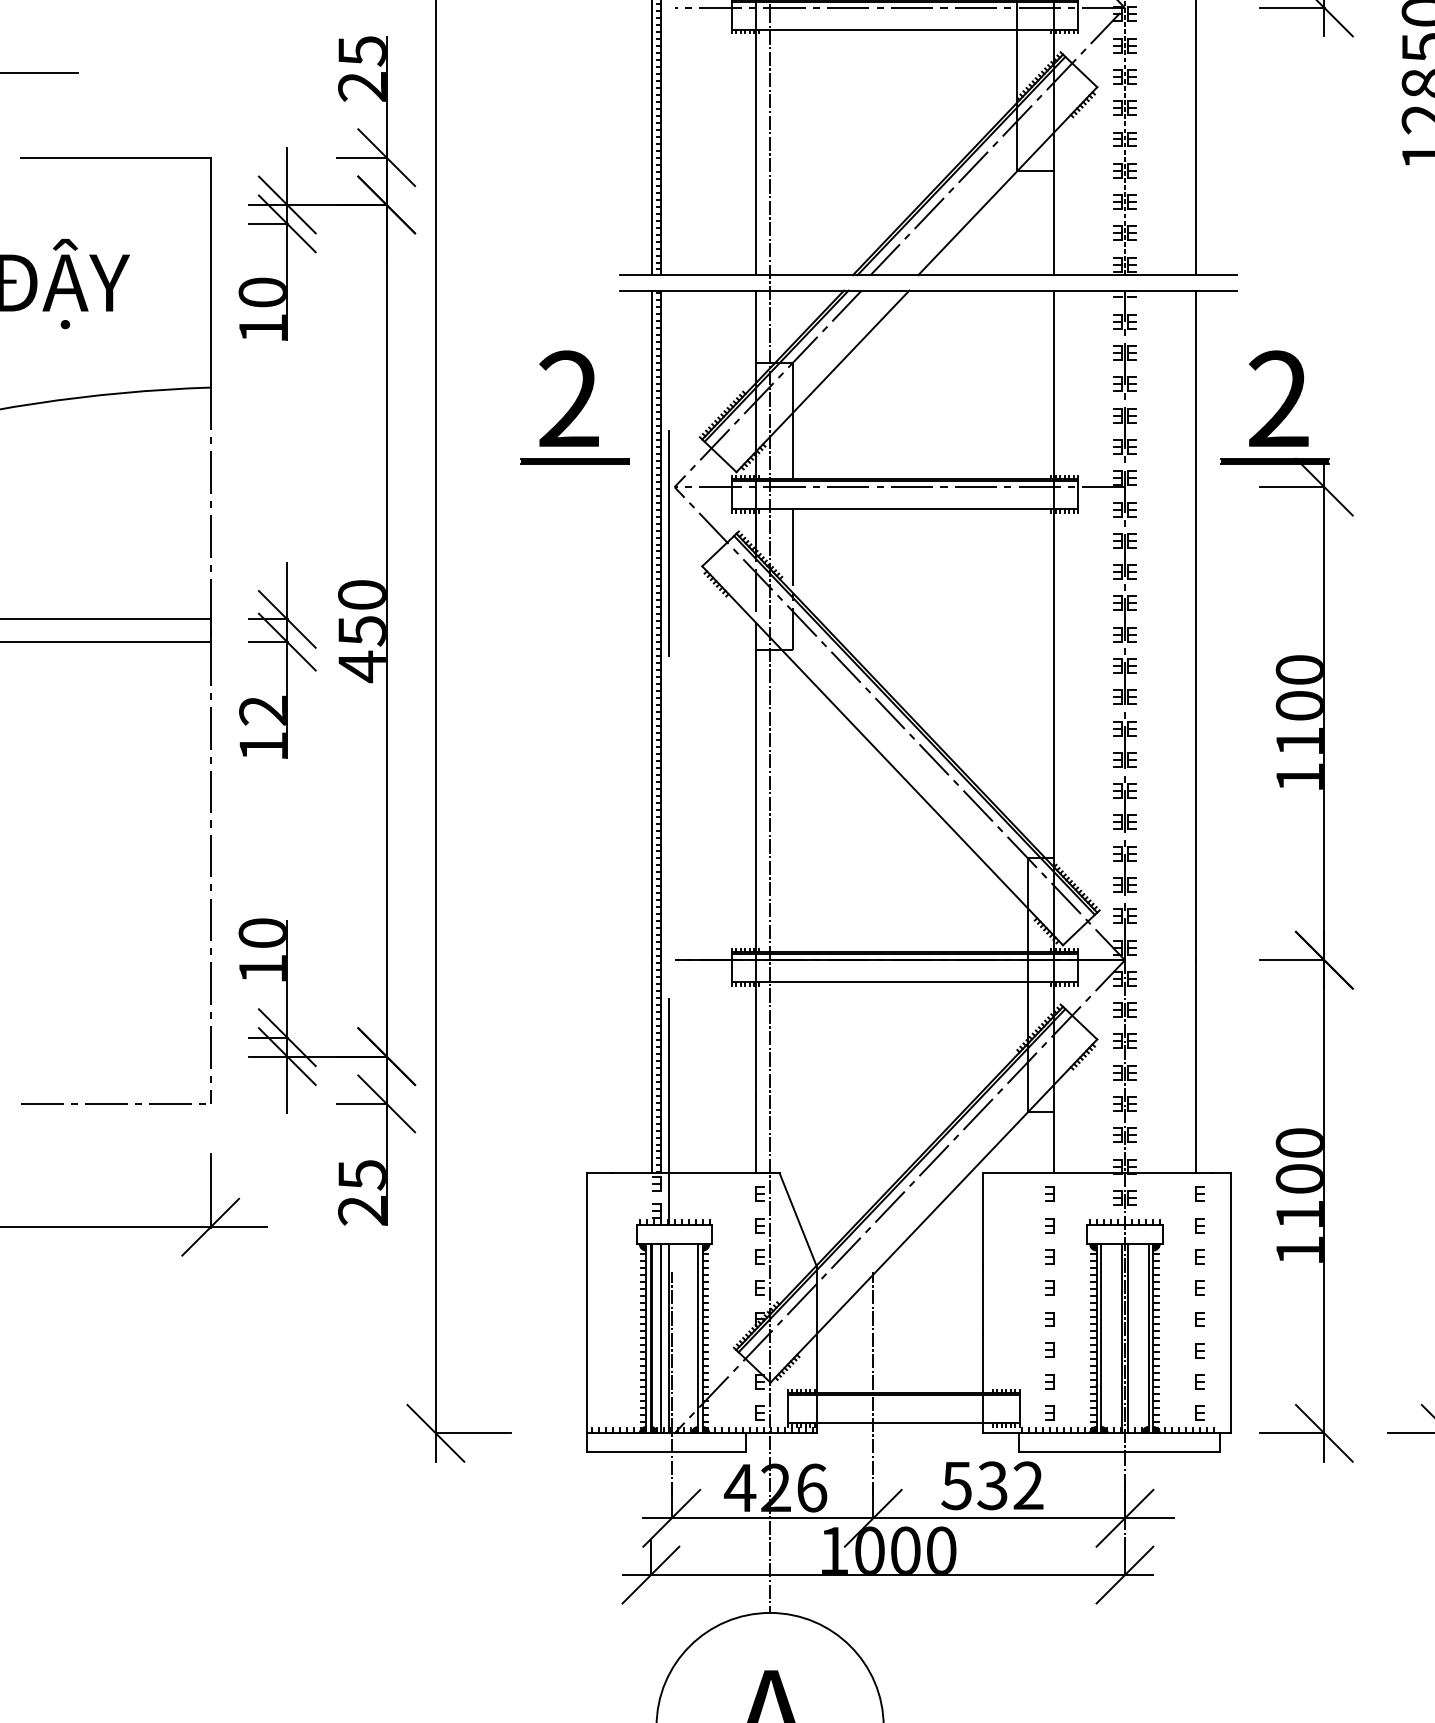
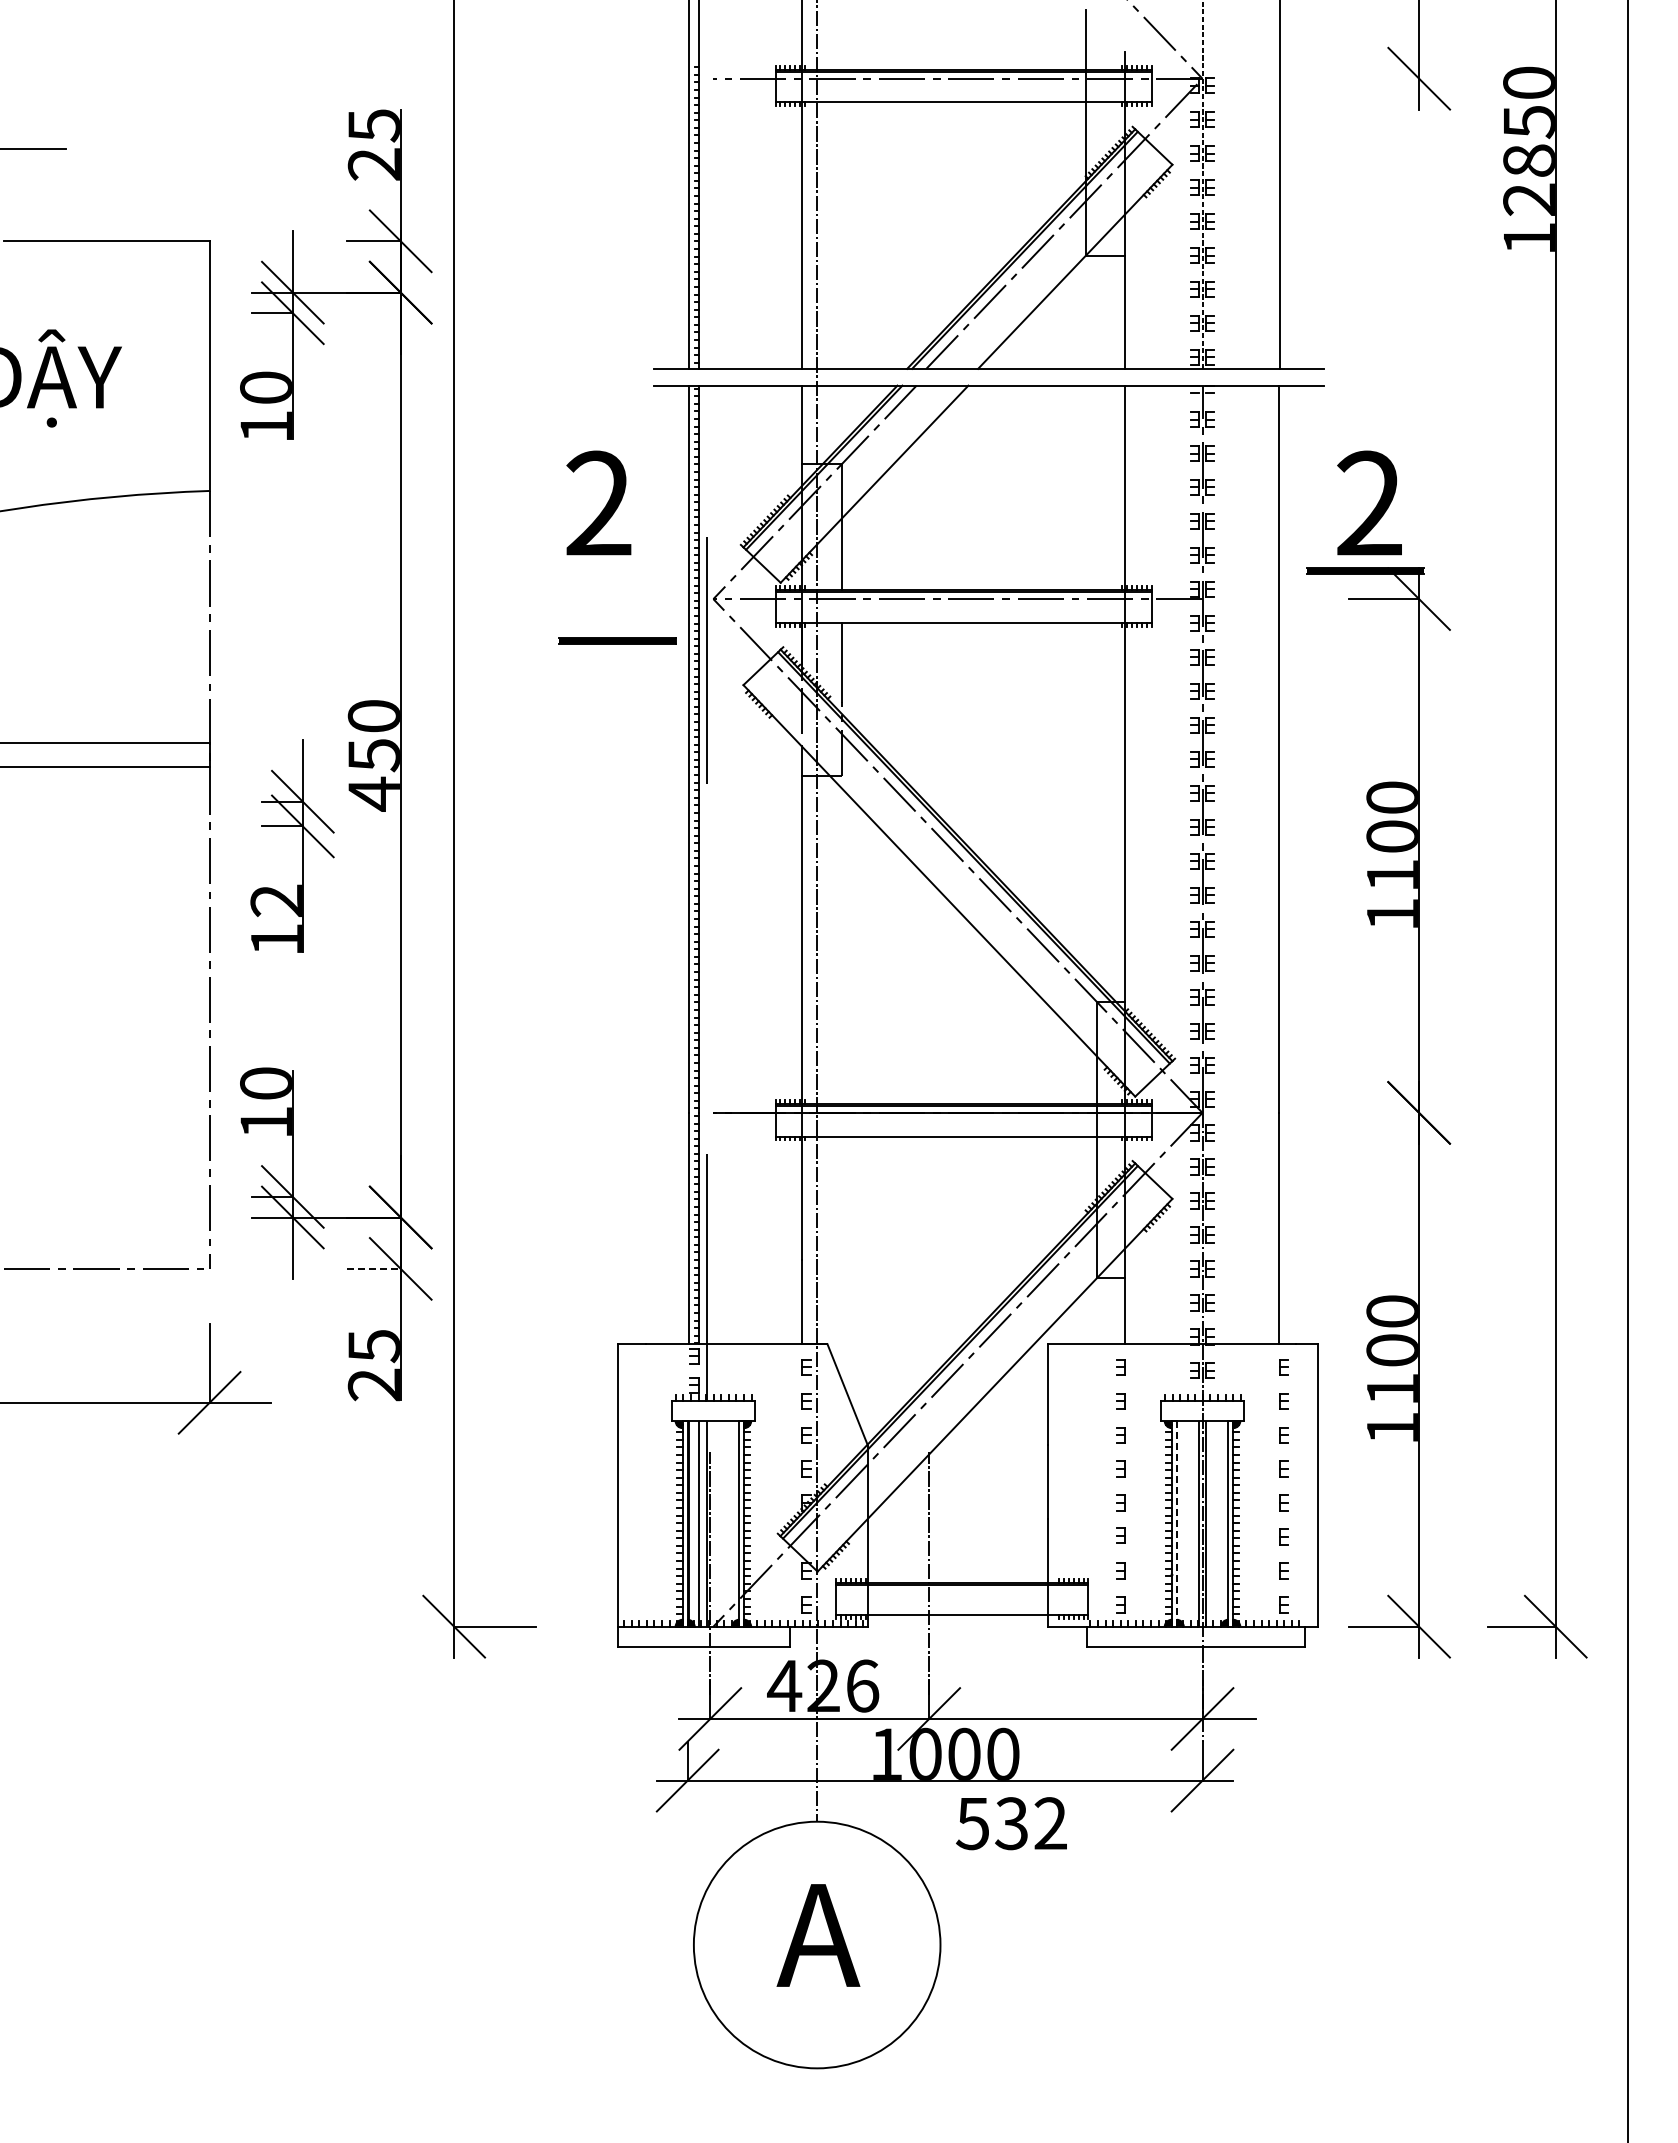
line: (1292, 7) -> (1384, 78), removed
part: (575, 460) -> (617, 640), moved
part: (287, 659) -> (302, 845), moved
line: (1292, 959) -> (1384, 1112), removed
line: (362, 1103) -> (374, 1268), solid -> dashed
line: (1100, 1338) -> (1176, 1523), solid -> dashed
text: (992, 1485) -> (1011, 1823), moved

